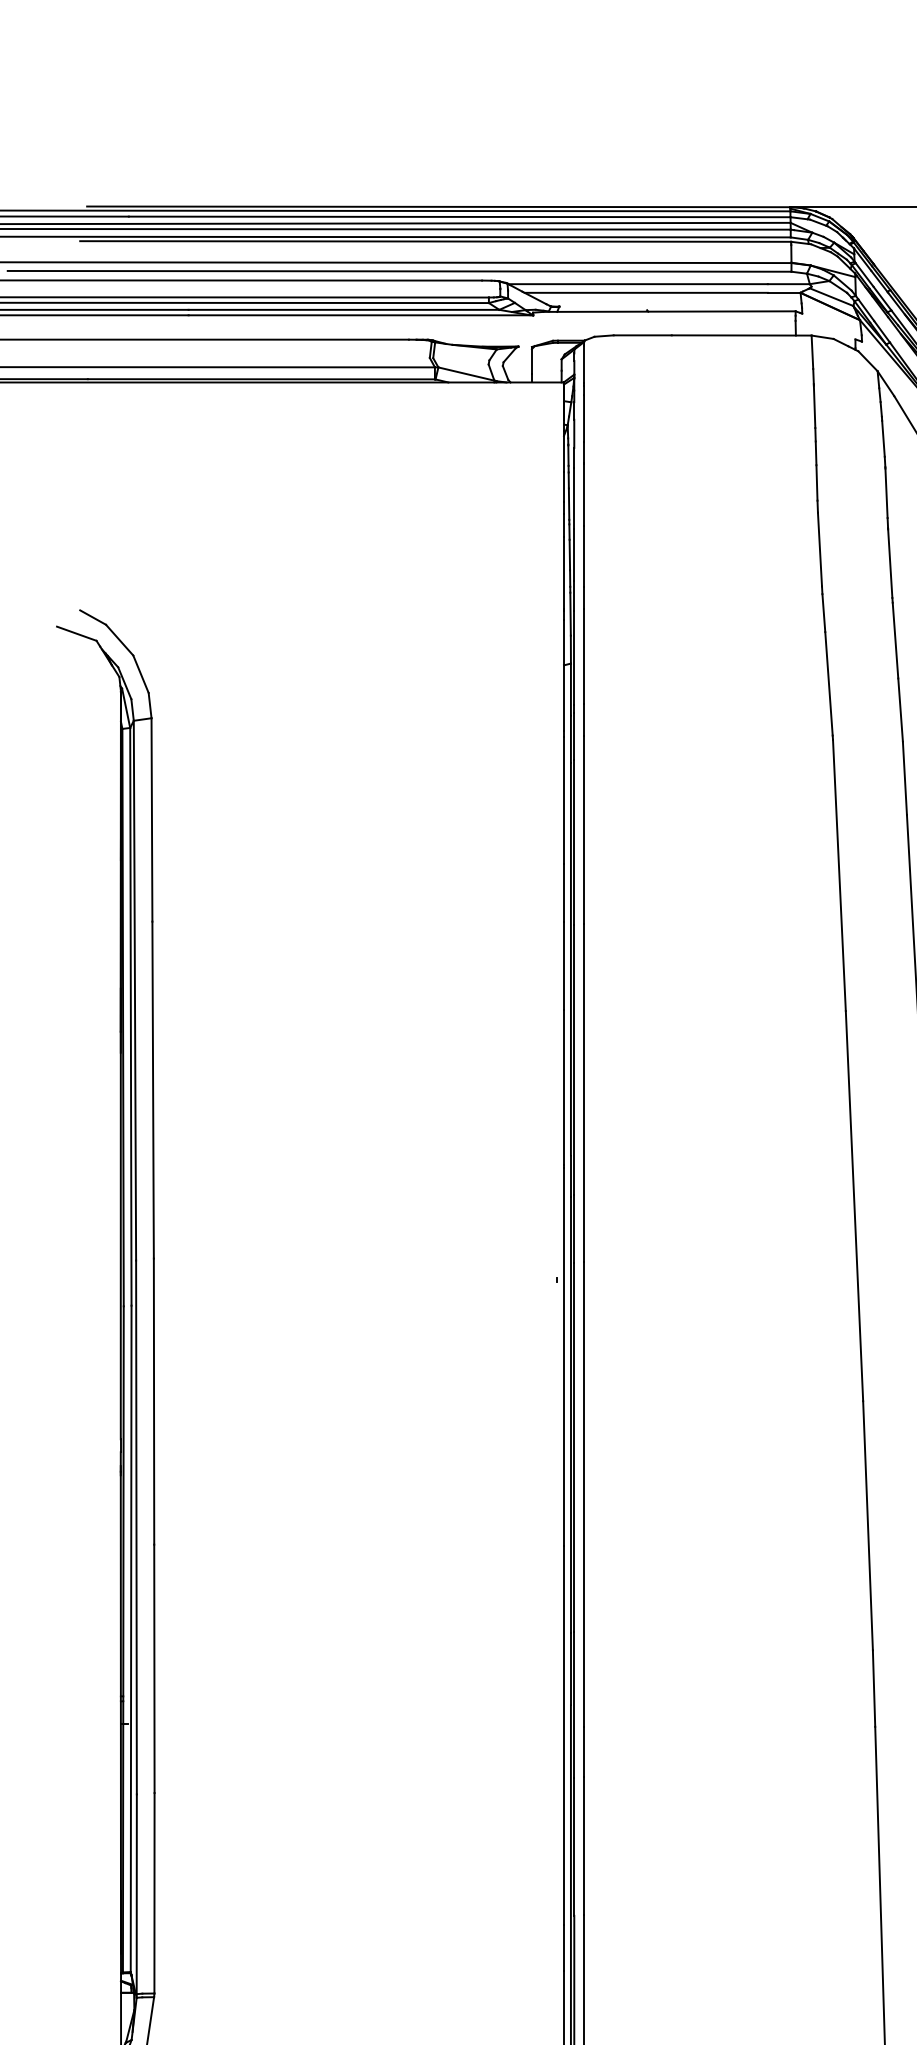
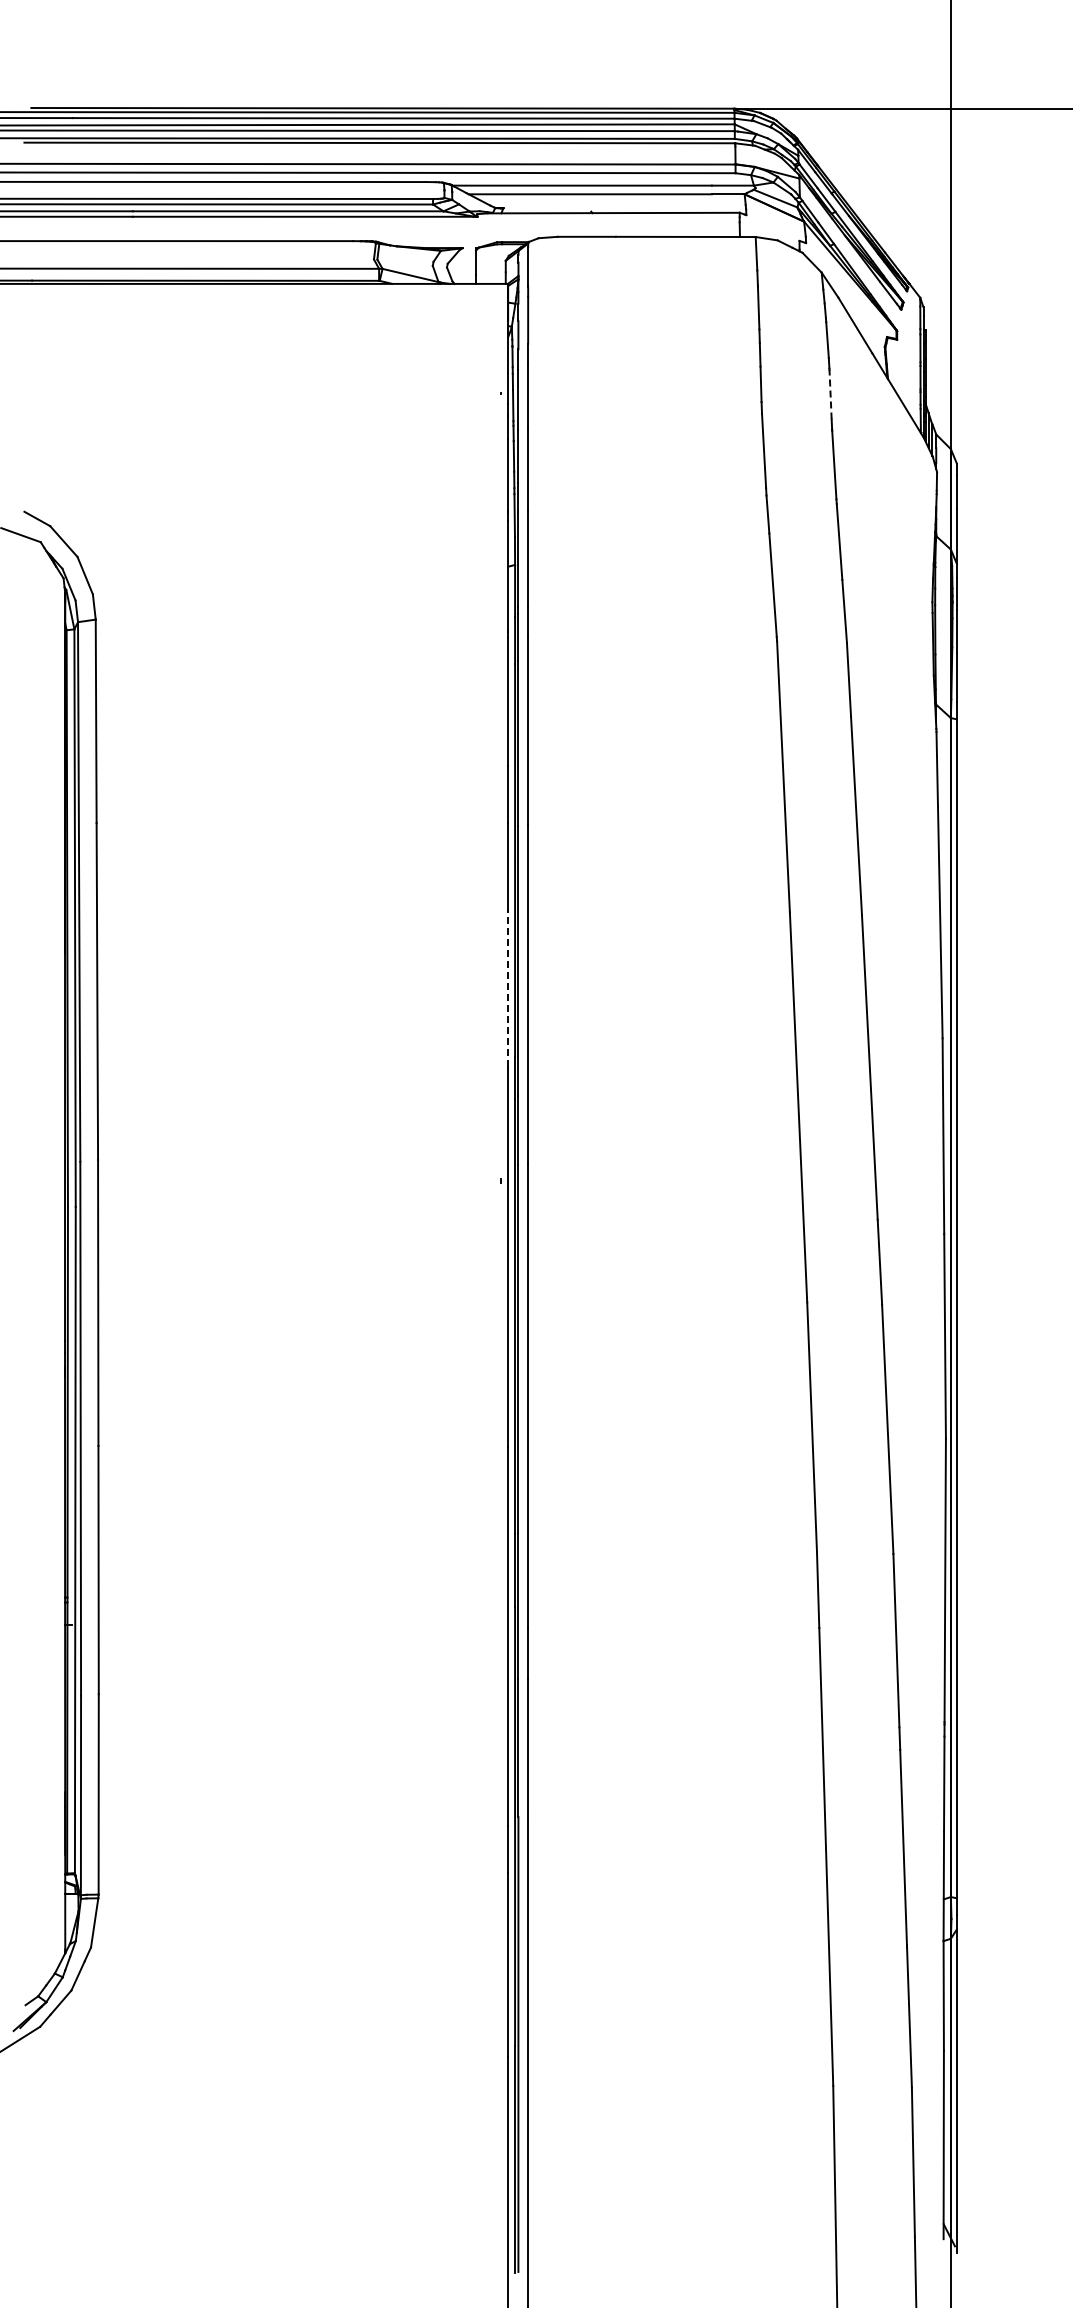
line: (886, 493) -> (830, 394), solid -> dashed
line: (564, 1087) -> (508, 988), solid -> dashed

